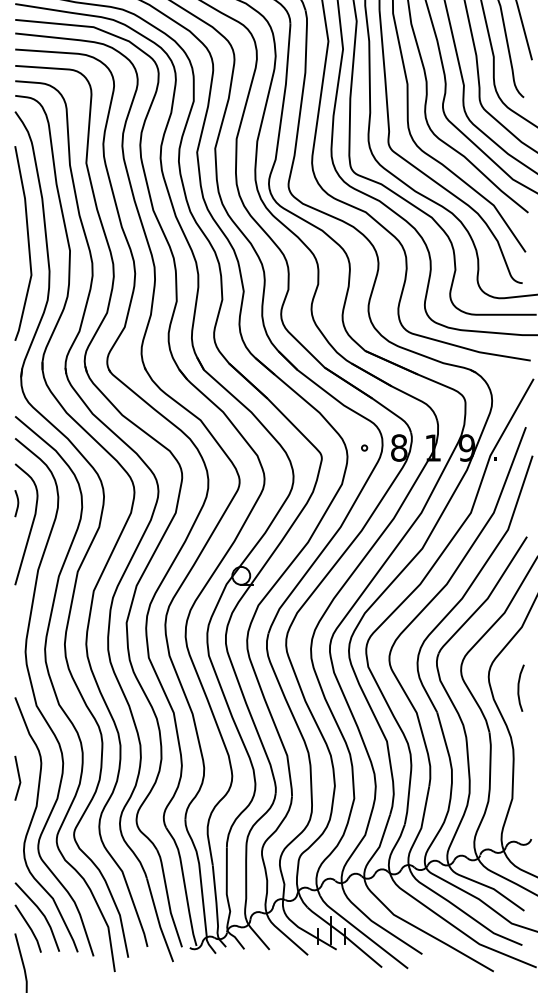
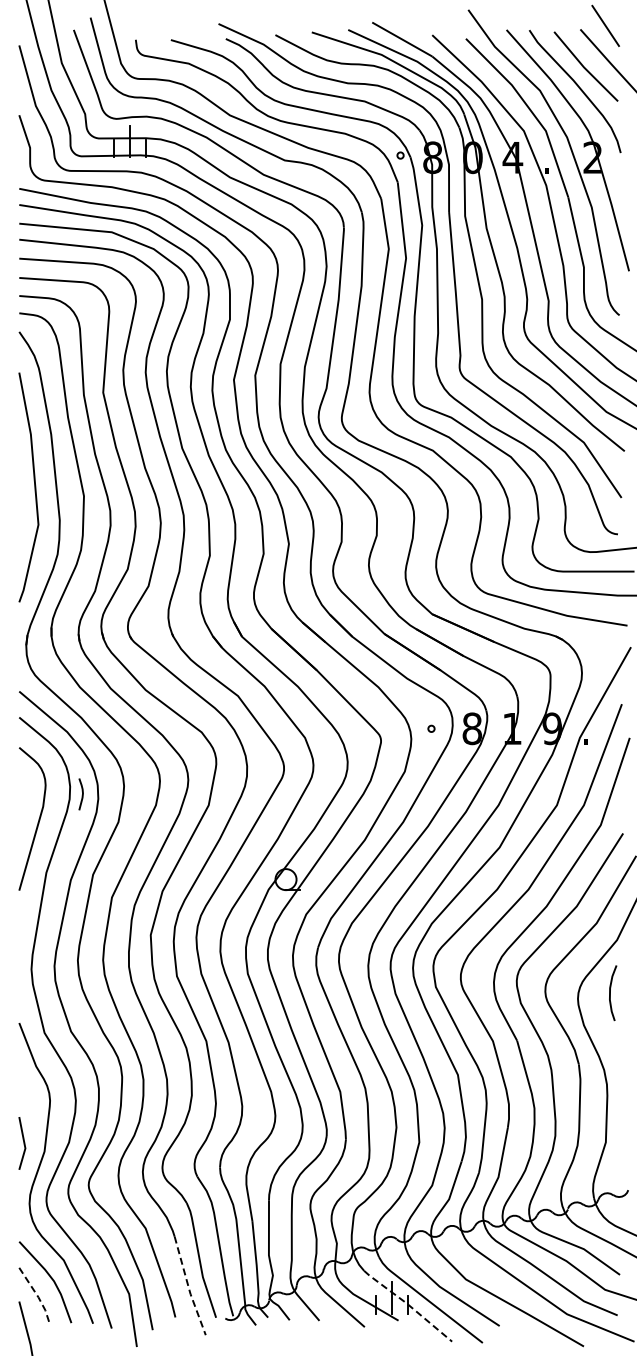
curve: (17, 504) -> (81, 795), moved
curve: (518, 688) -> (610, 993), moved
line: (18, 778) -> (23, 1143), moved
line: (158, 921) -> (188, 1287), solid -> dashed
line: (30, 928) -> (37, 1295), solid -> dashed
line: (344, 935) -> (407, 1304), solid -> dashed

